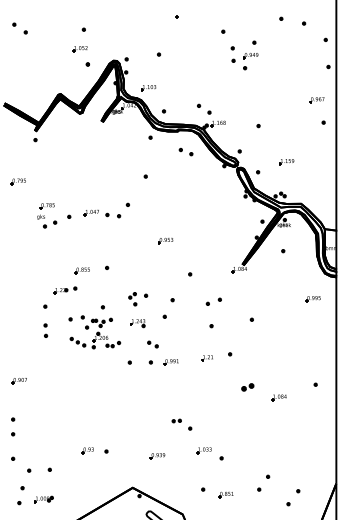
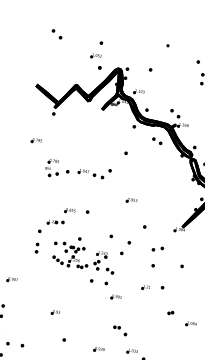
part: (132, 299) -> (96, 265), moved
part: (170, 362) -> (115, 297), moved
part: (247, 387) -> (170, 313), size x0.62
part: (87, 450) -> (55, 312), moved

